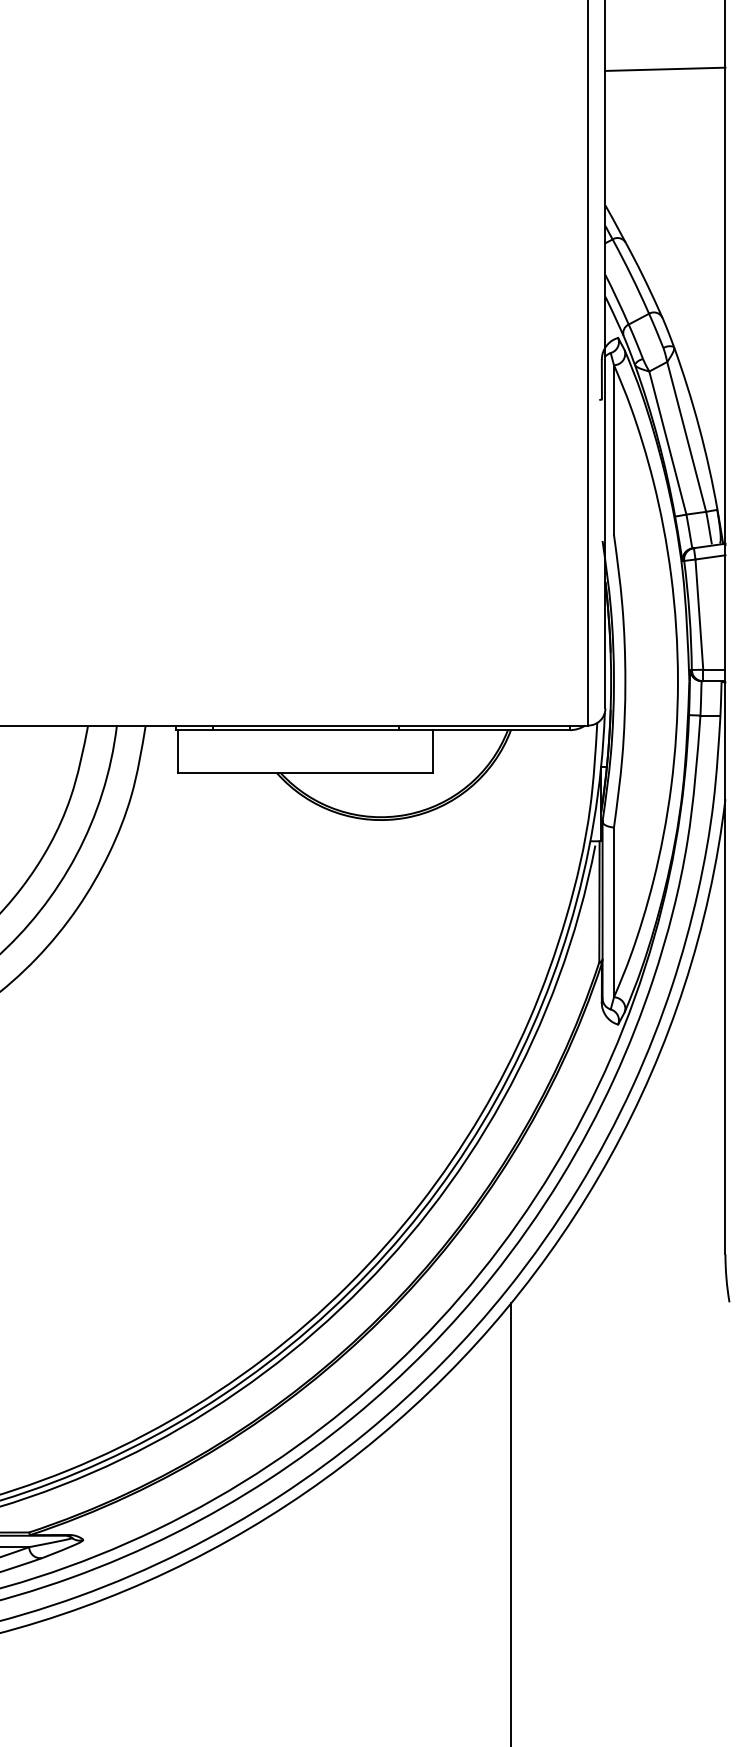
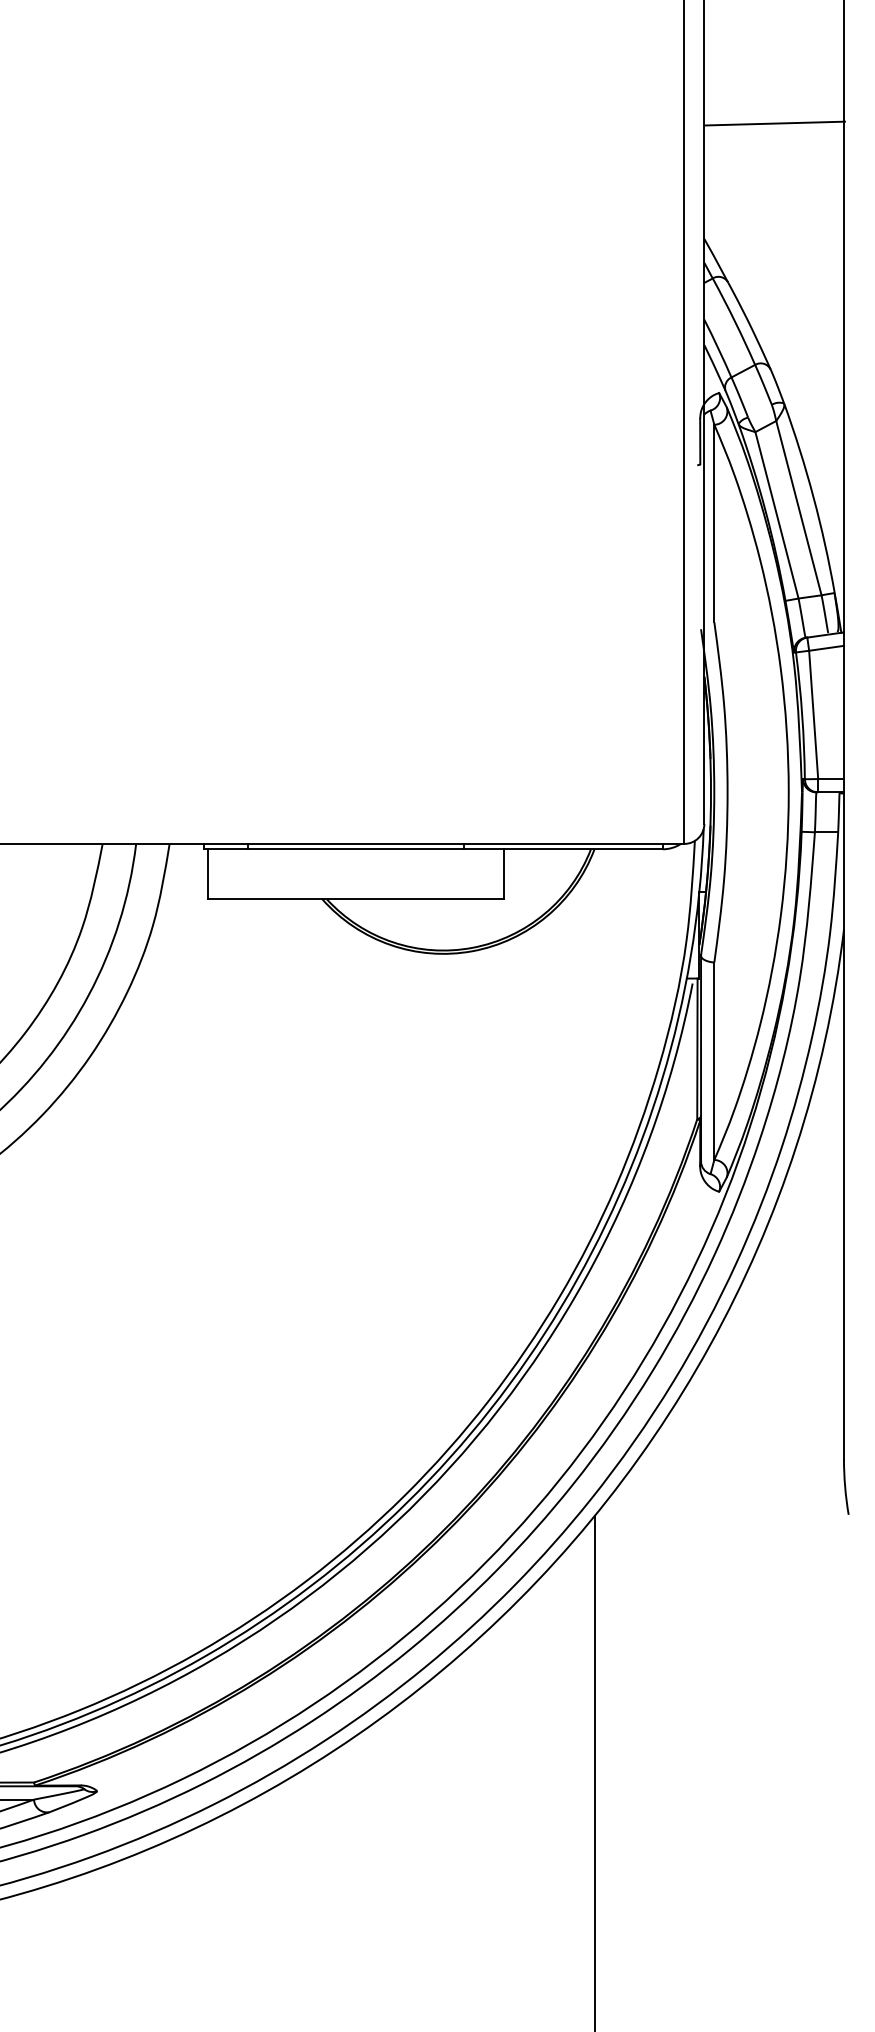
line: (664, 69) -> (774, 123), moved

